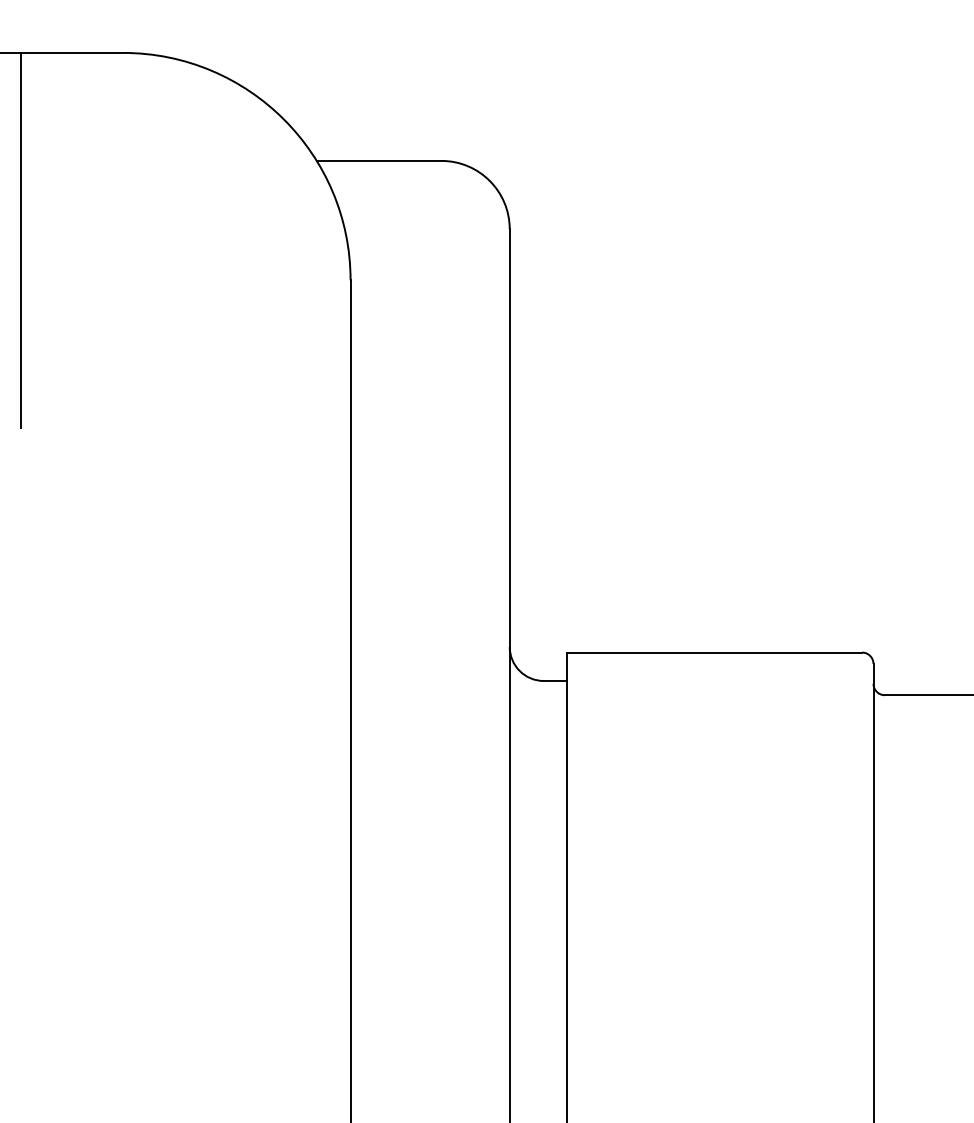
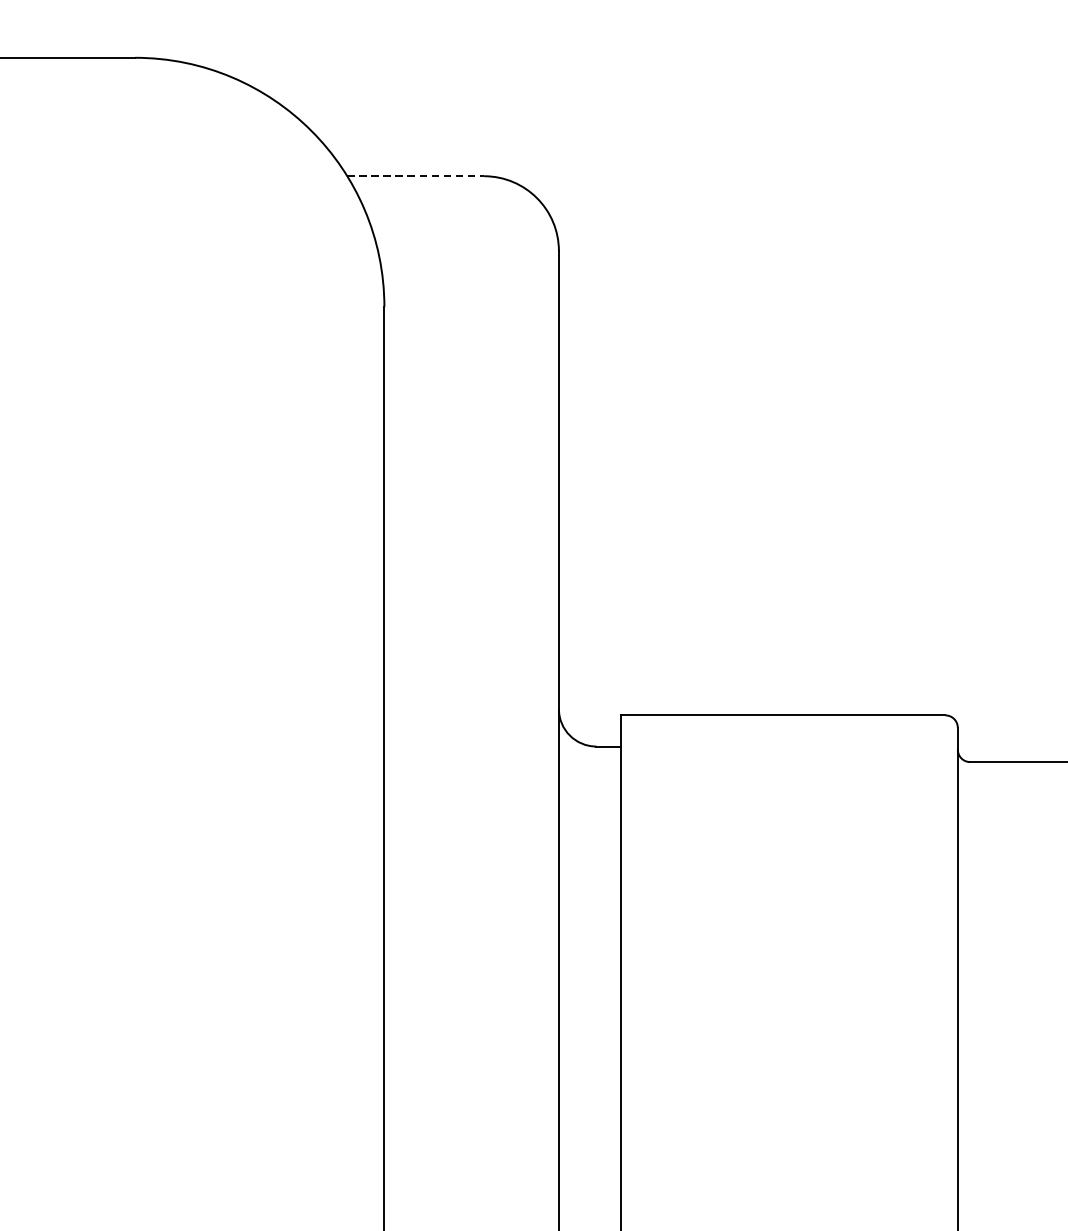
line: (379, 160) -> (416, 175), solid -> dashed
line: (20, 239) -> (22, 262), removed

